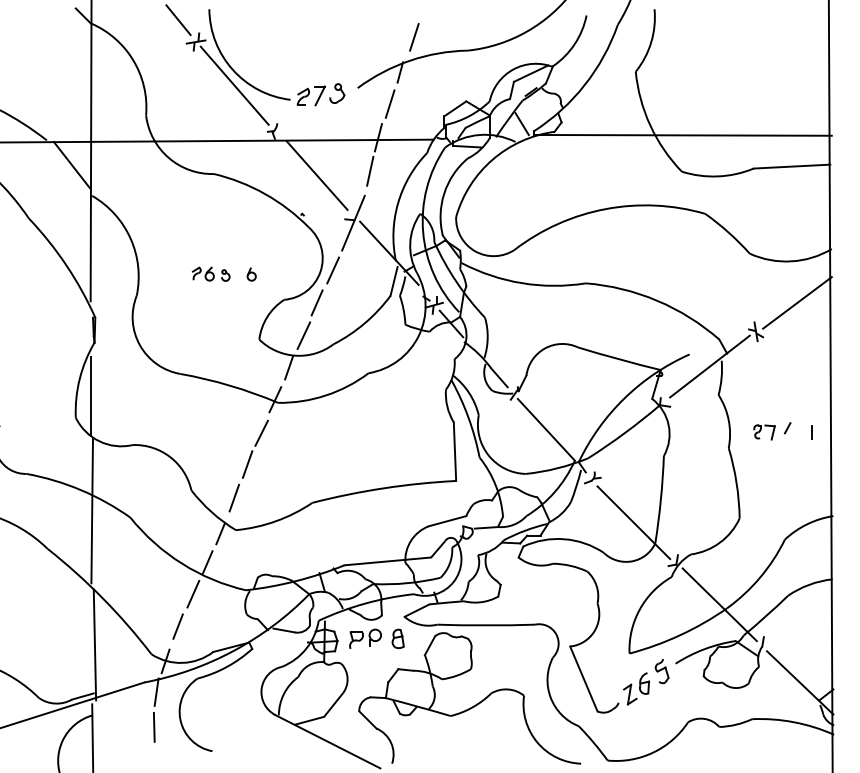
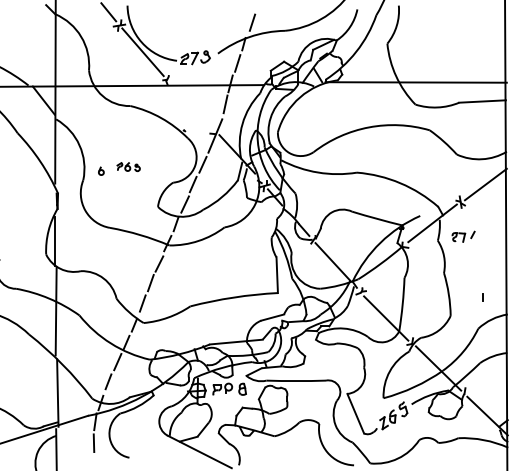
line: (315, 174) -> (192, 106), removed
part: (251, 273) -> (101, 170), moved
part: (772, 430) -> (463, 236), moved
line: (809, 432) -> (482, 297), moved

